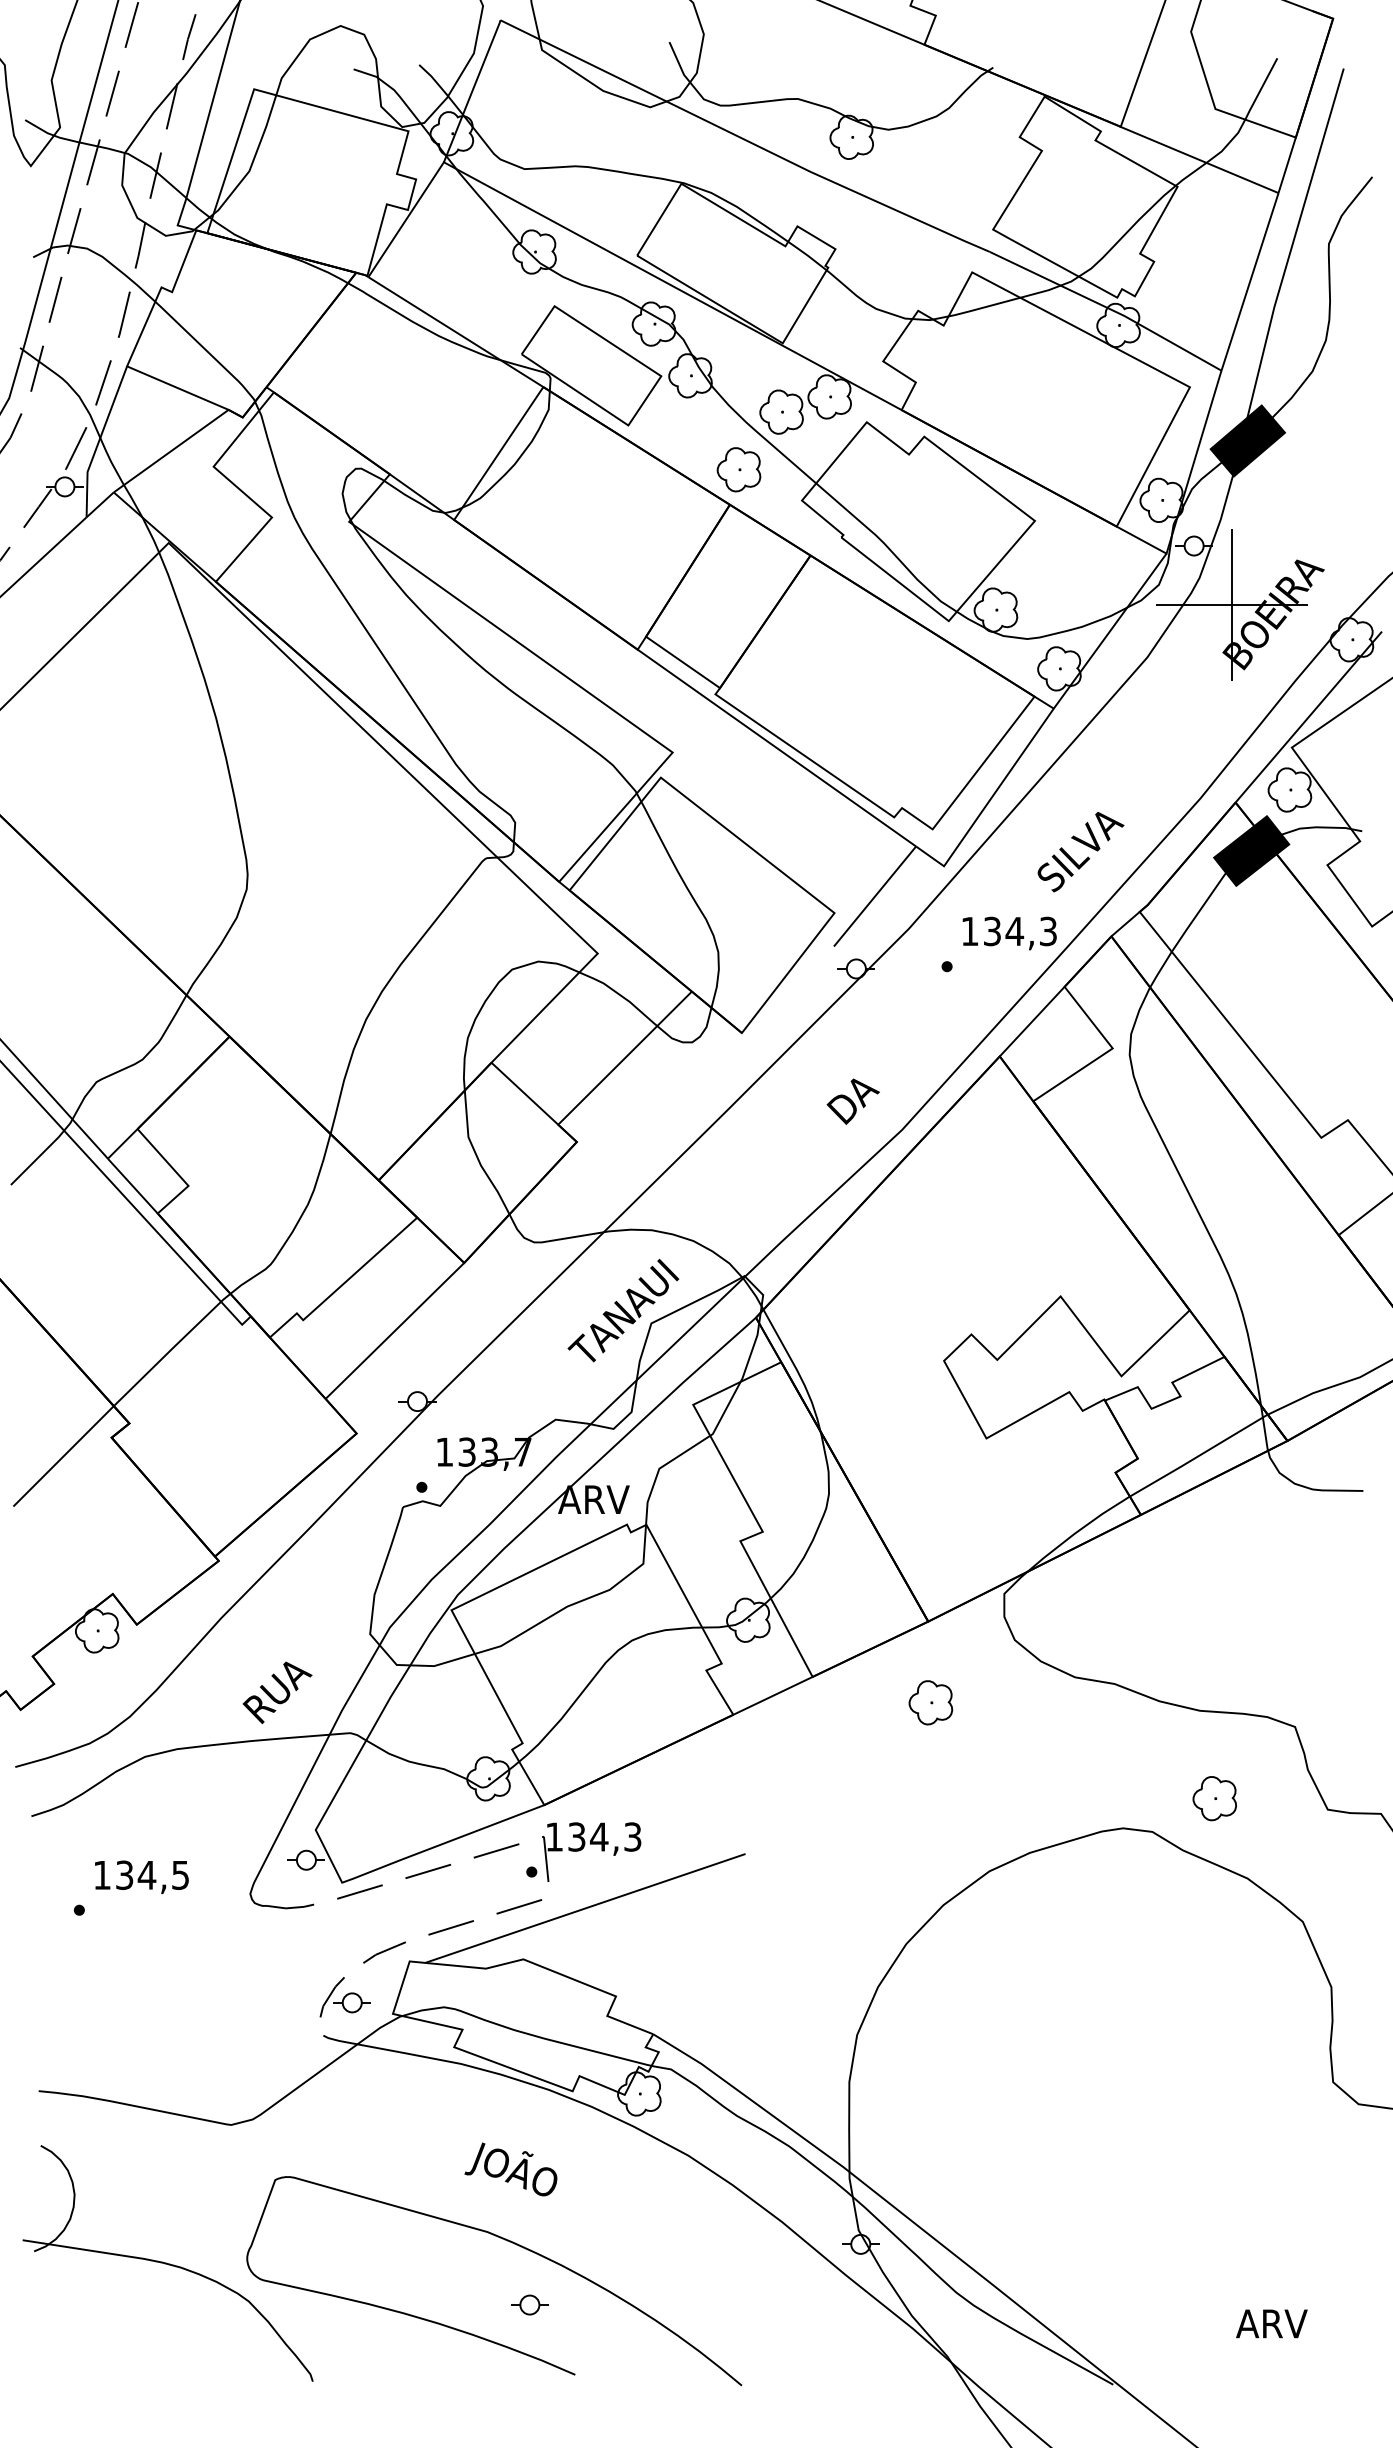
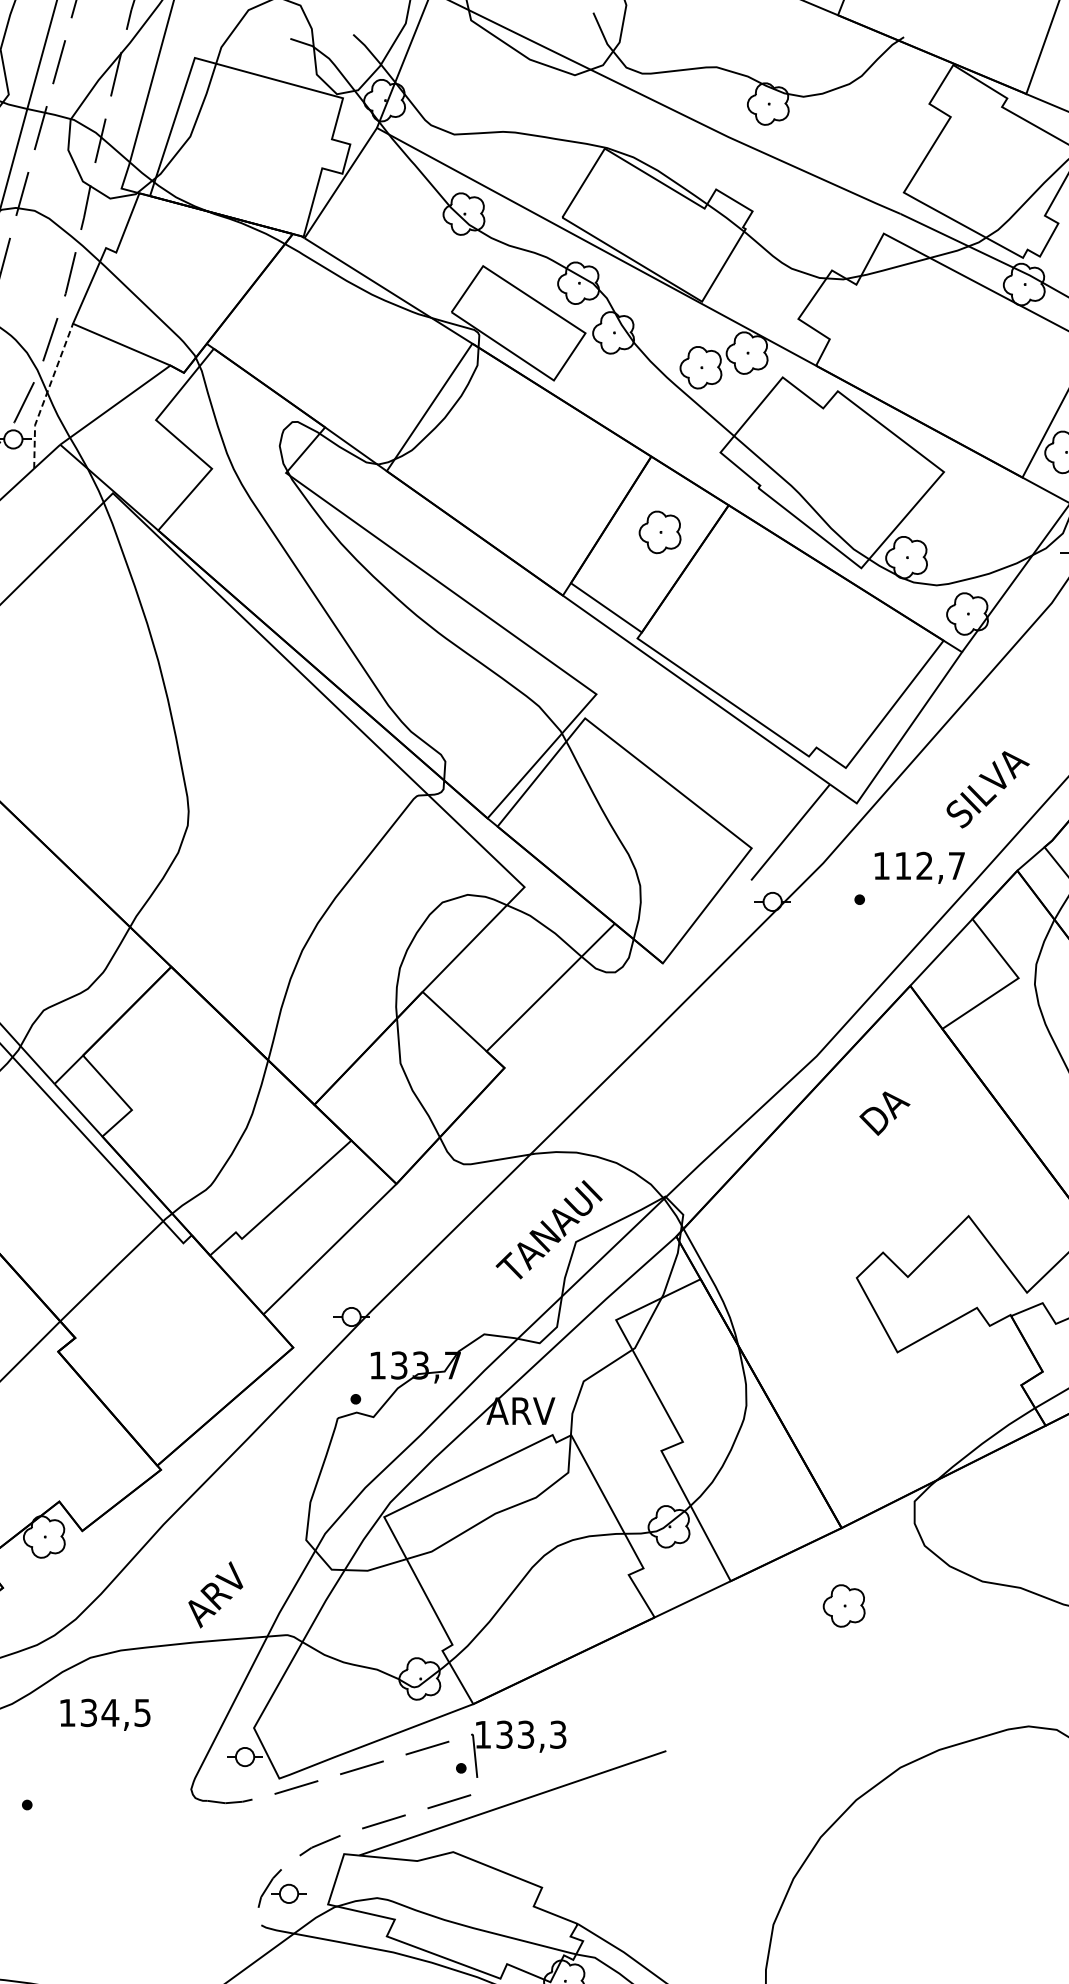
line: (99, 441) -> (46, 395), solid -> dashed
part: (738, 469) -> (659, 532), moved
text: (1020, 931) -> (930, 865), 134,3 -> 112,7
text: (852, 1101) -> (884, 1113), moved
text: (277, 1691) -> (217, 1595), RUA -> ARV
text: (599, 1836) -> (526, 1734), 134,3 -> 133,3
text: (141, 1876) -> (105, 1714), moved

